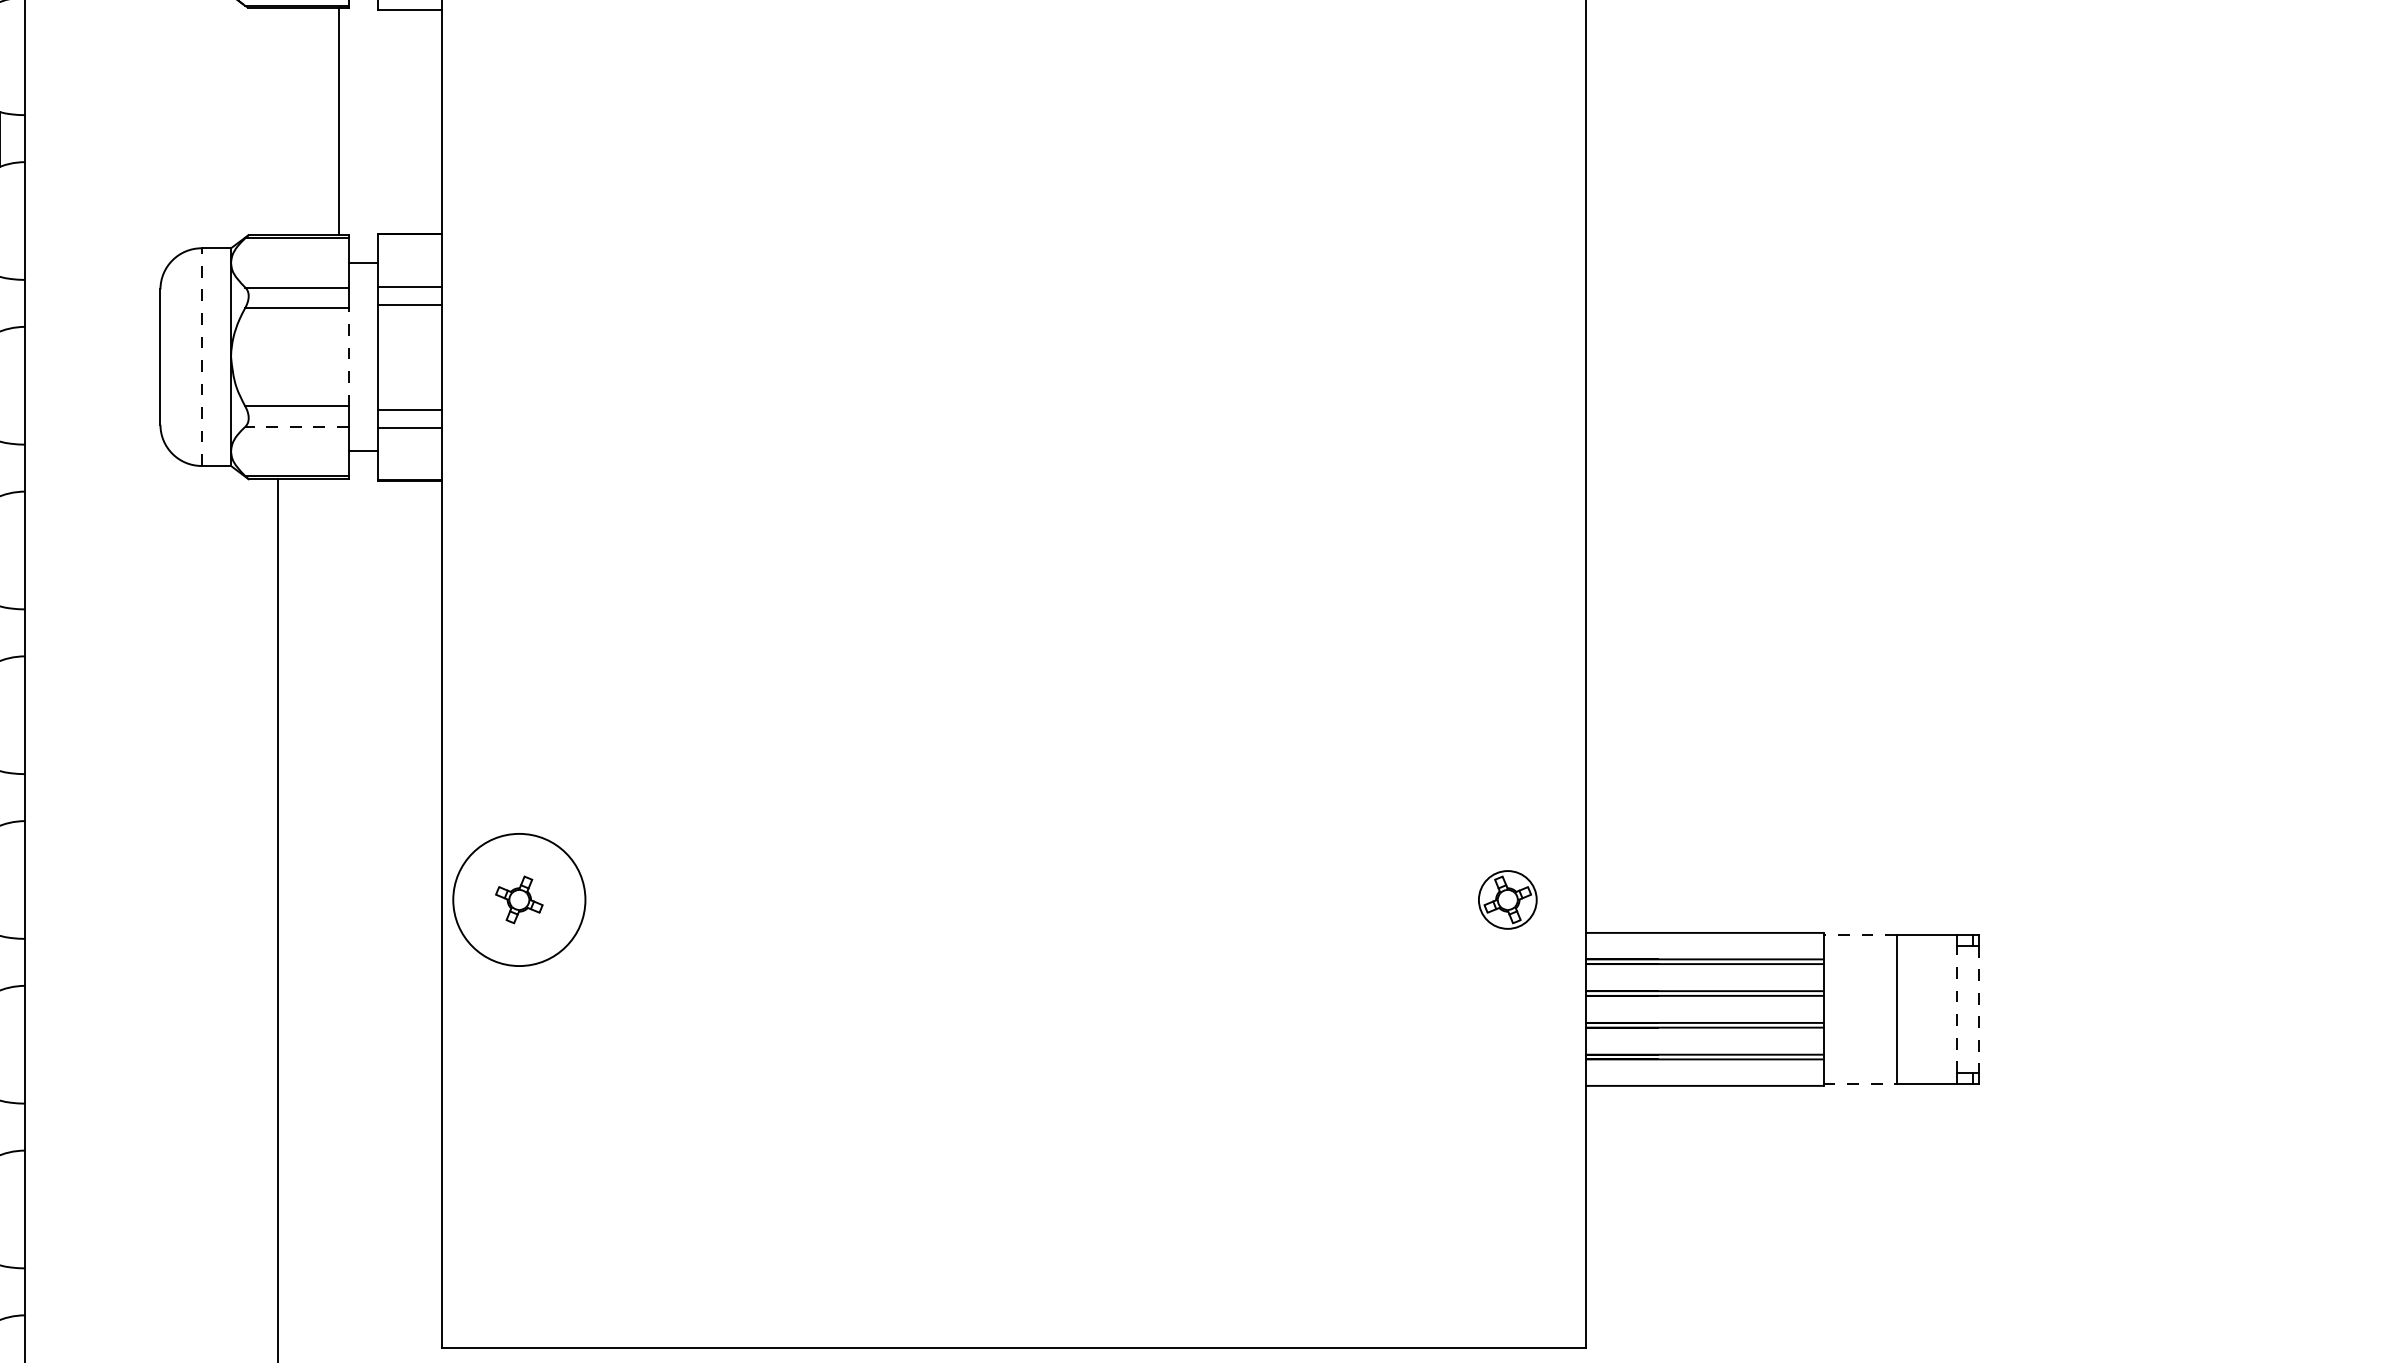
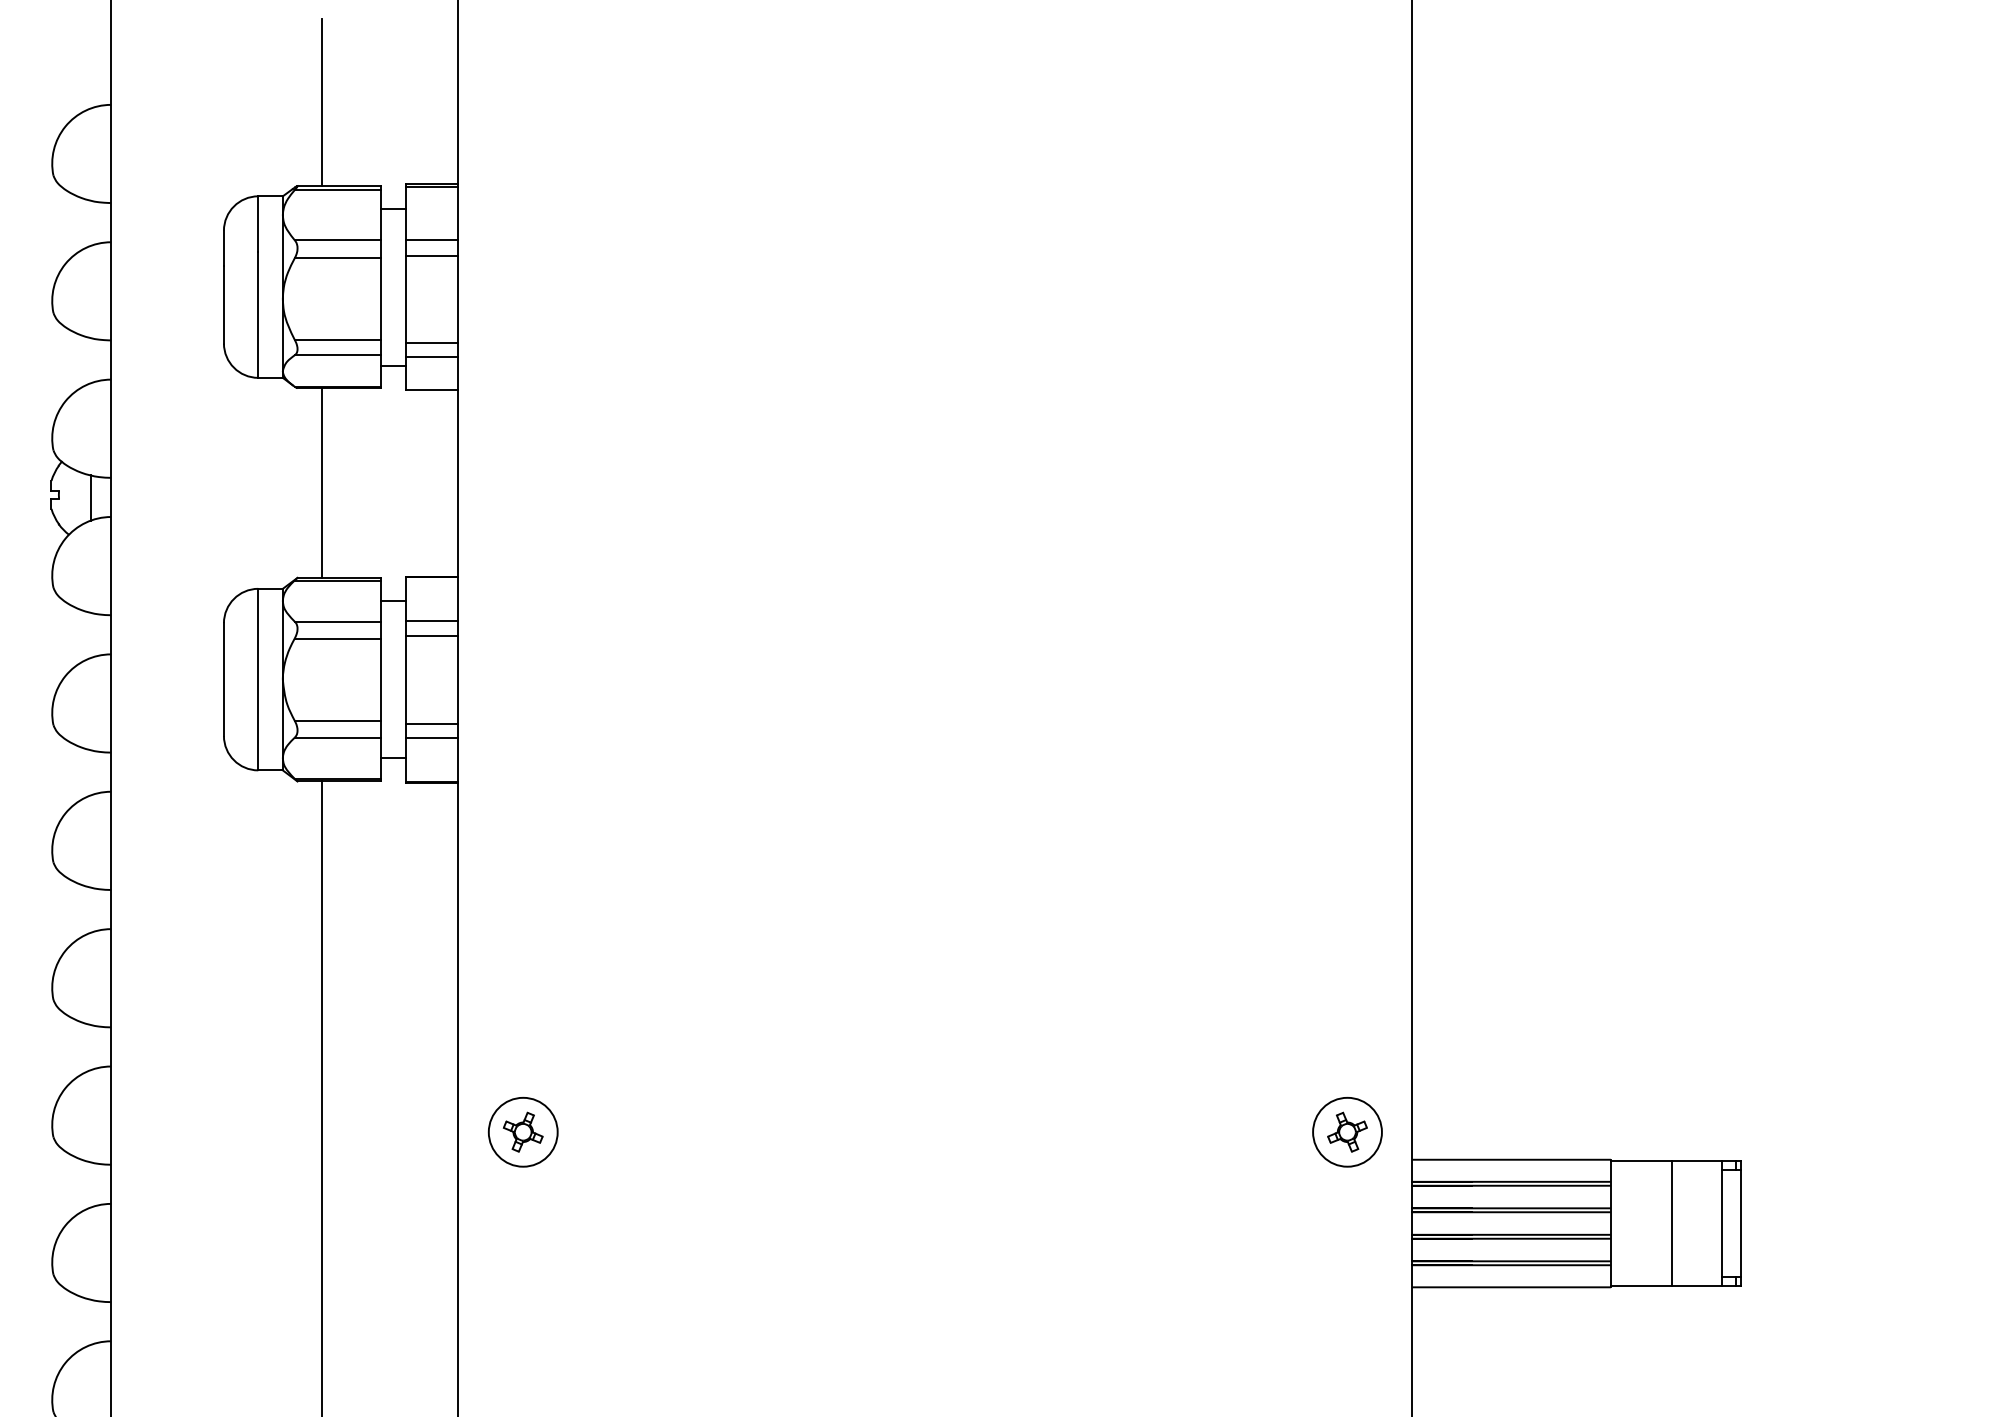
line: (339, 120) -> (322, 482), moved
line: (201, 356) -> (258, 679), dashed -> solid
line: (348, 356) -> (380, 679), dashed -> solid
line: (296, 426) -> (337, 737), dashed -> solid
circle: (518, 899) -> (522, 1131), size x0.62
circle: (1507, 899) -> (1347, 1131), size x1.43
line: (1860, 935) -> (1641, 1161), dashed -> solid
line: (1956, 1009) -> (1721, 1223), dashed -> solid
line: (1979, 1010) -> (1740, 1224), dashed -> solid
line: (1860, 1083) -> (1641, 1285), dashed -> solid

